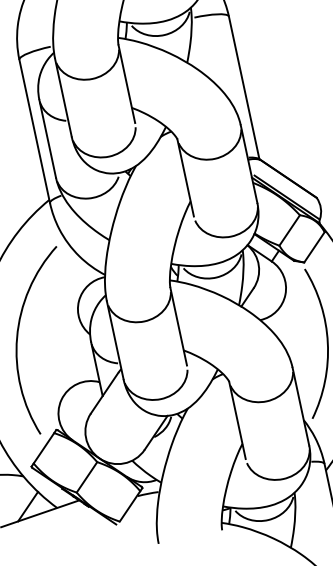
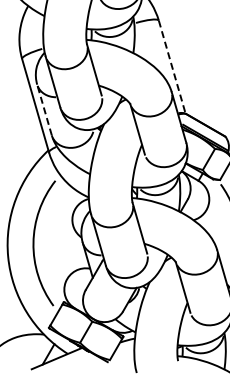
line: (244, 88) -> (172, 67), solid -> dashed
line: (47, 138) -> (44, 109), solid -> dashed

